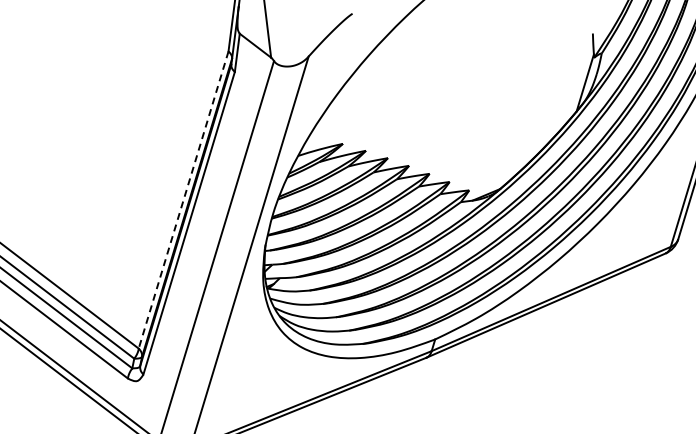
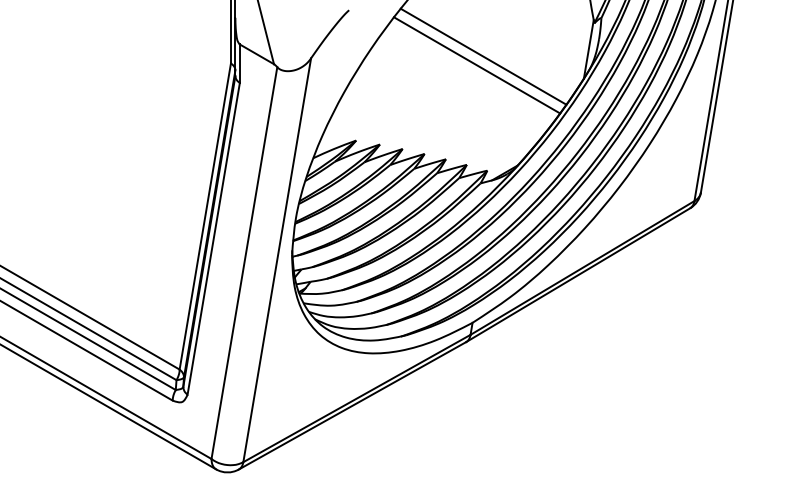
line: (479, 76) -> (483, 56), added
line: (471, 84) -> (476, 65), added
line: (183, 201) -> (205, 217), dashed -> solid

